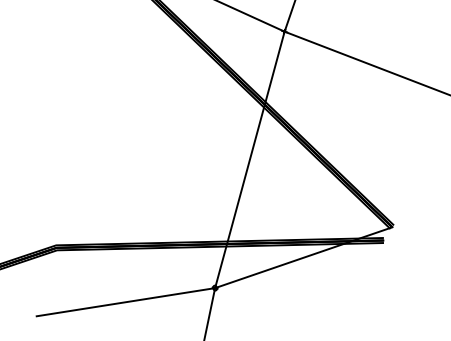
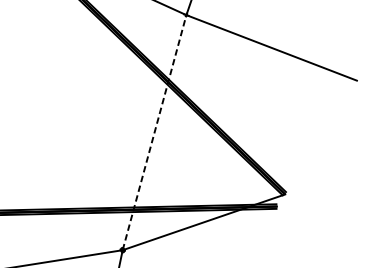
line: (249, 159) -> (154, 132), solid -> dashed

